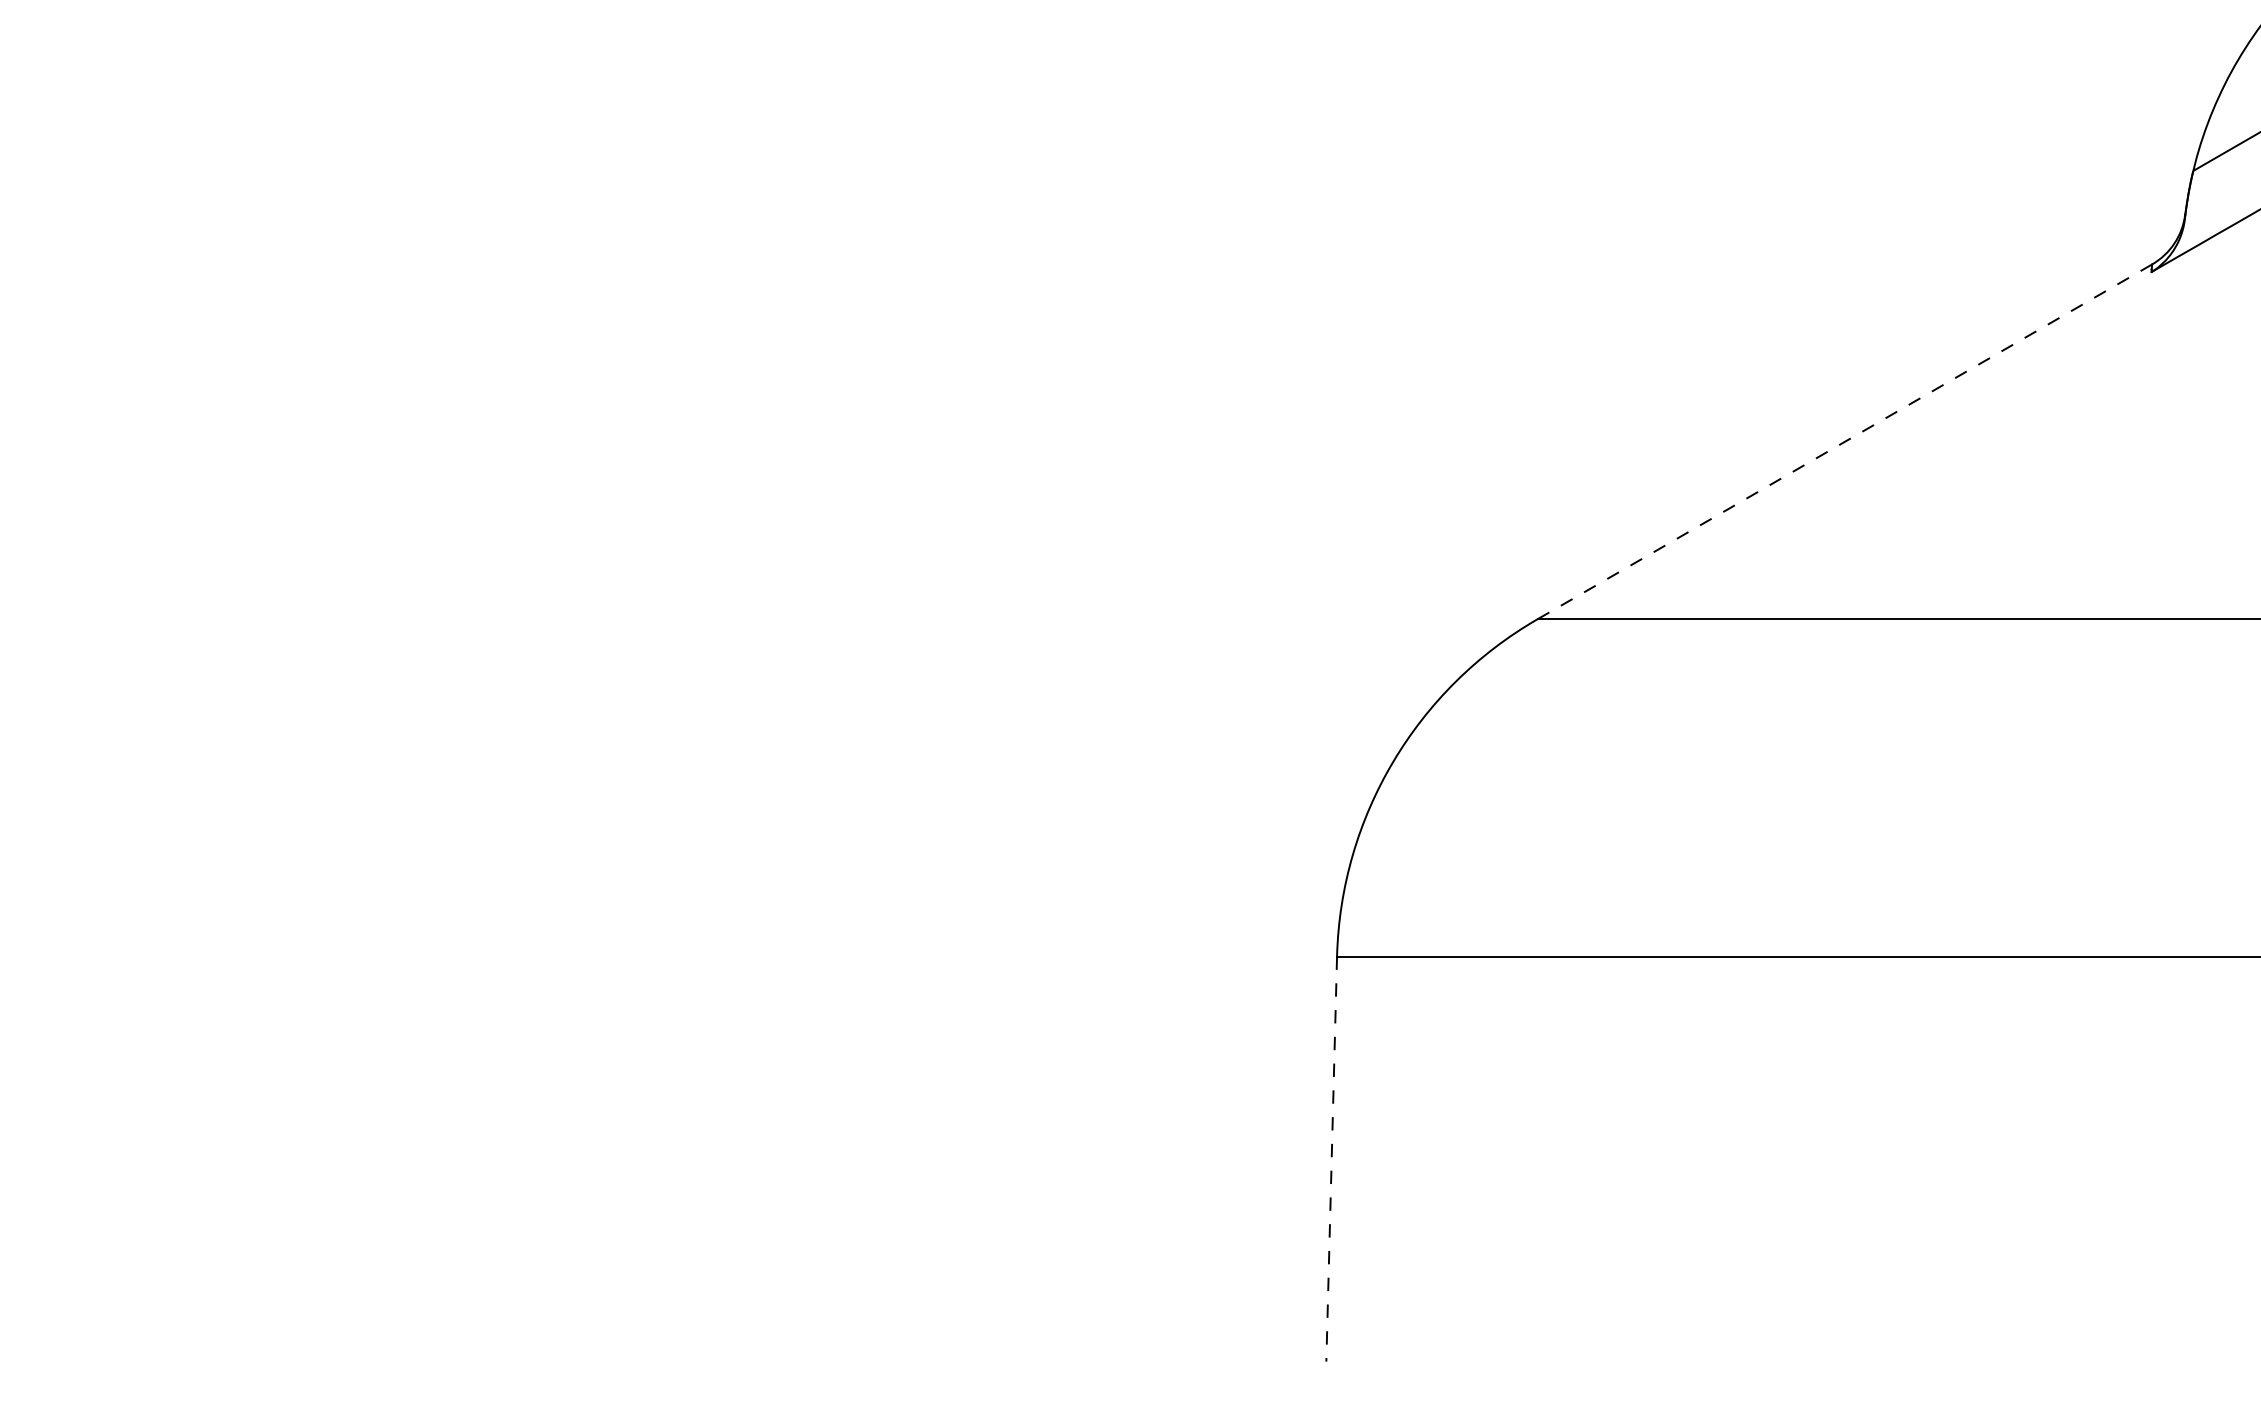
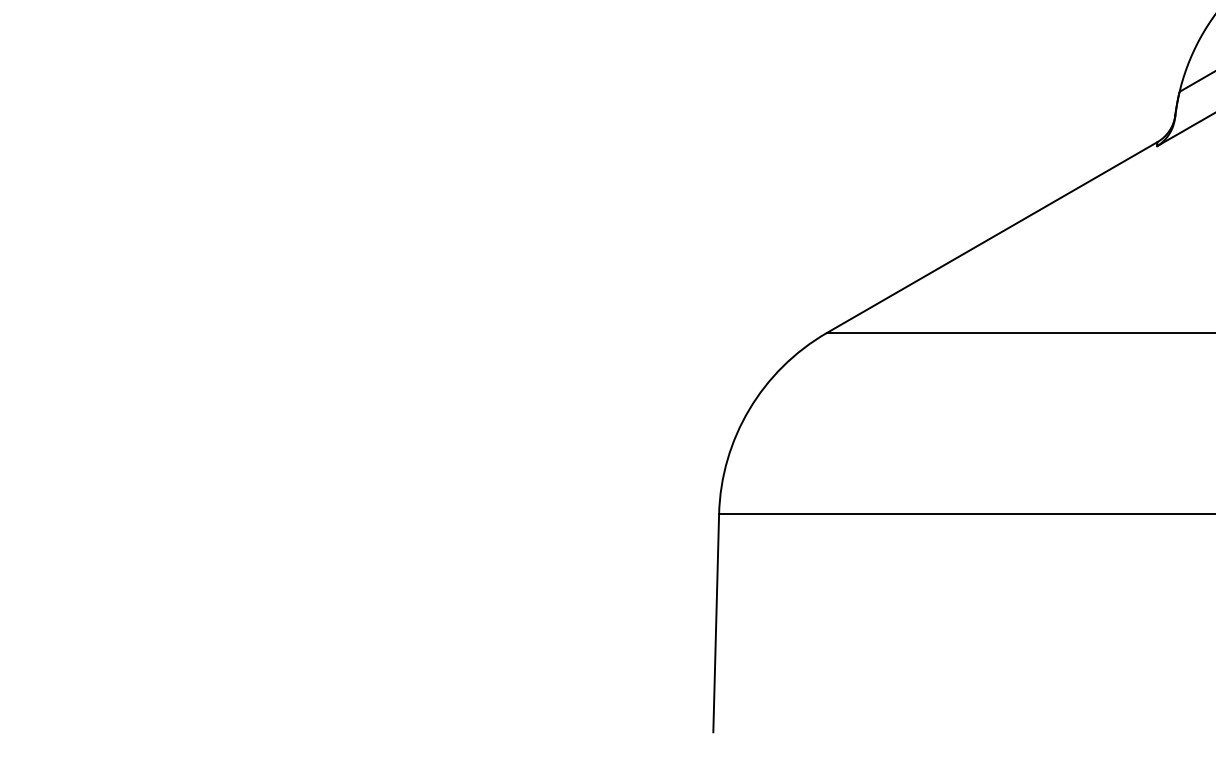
line: (1845, 441) -> (992, 237), dashed -> solid
line: (1332, 1159) -> (716, 623), dashed -> solid

